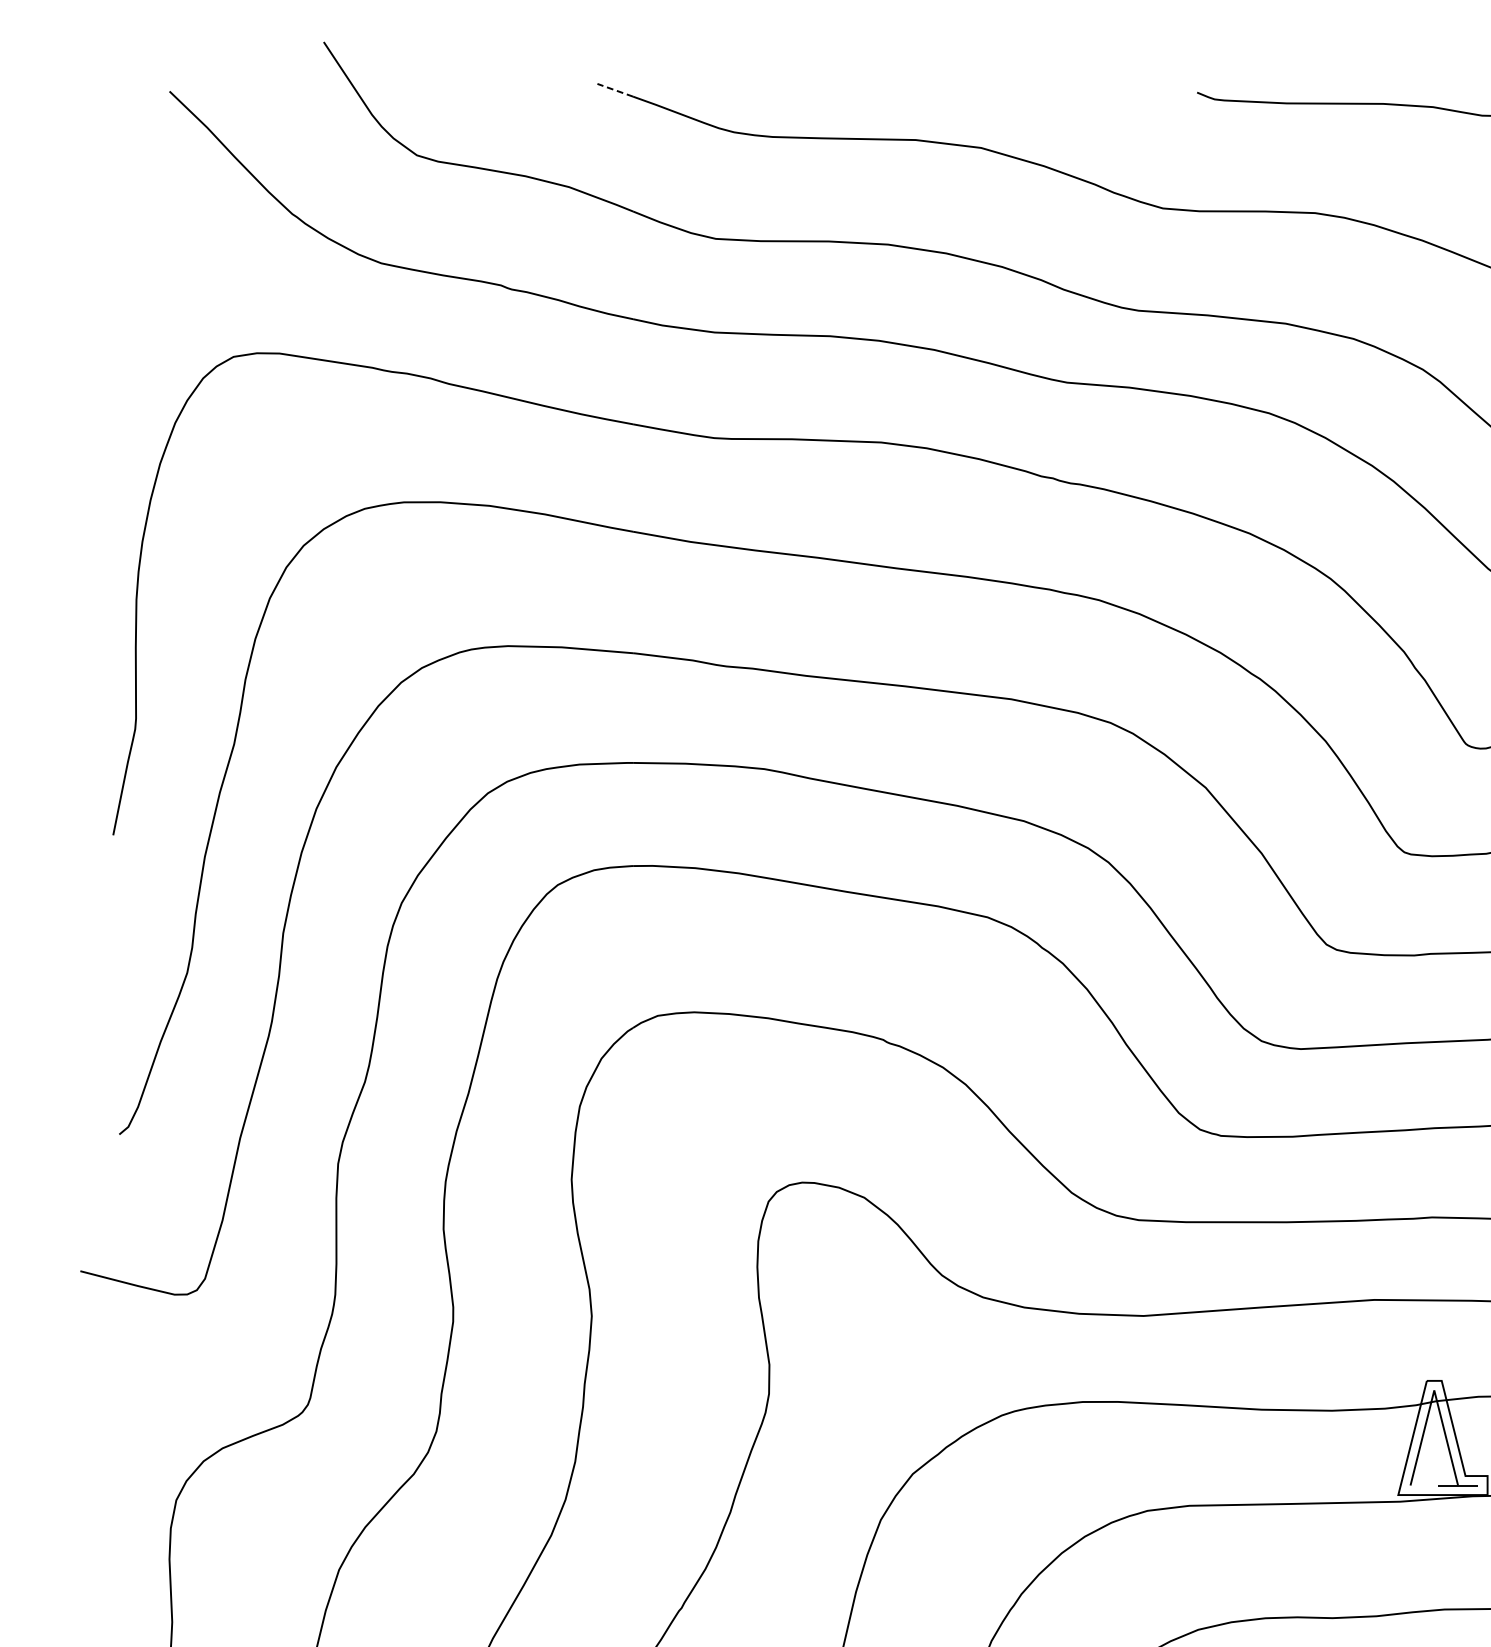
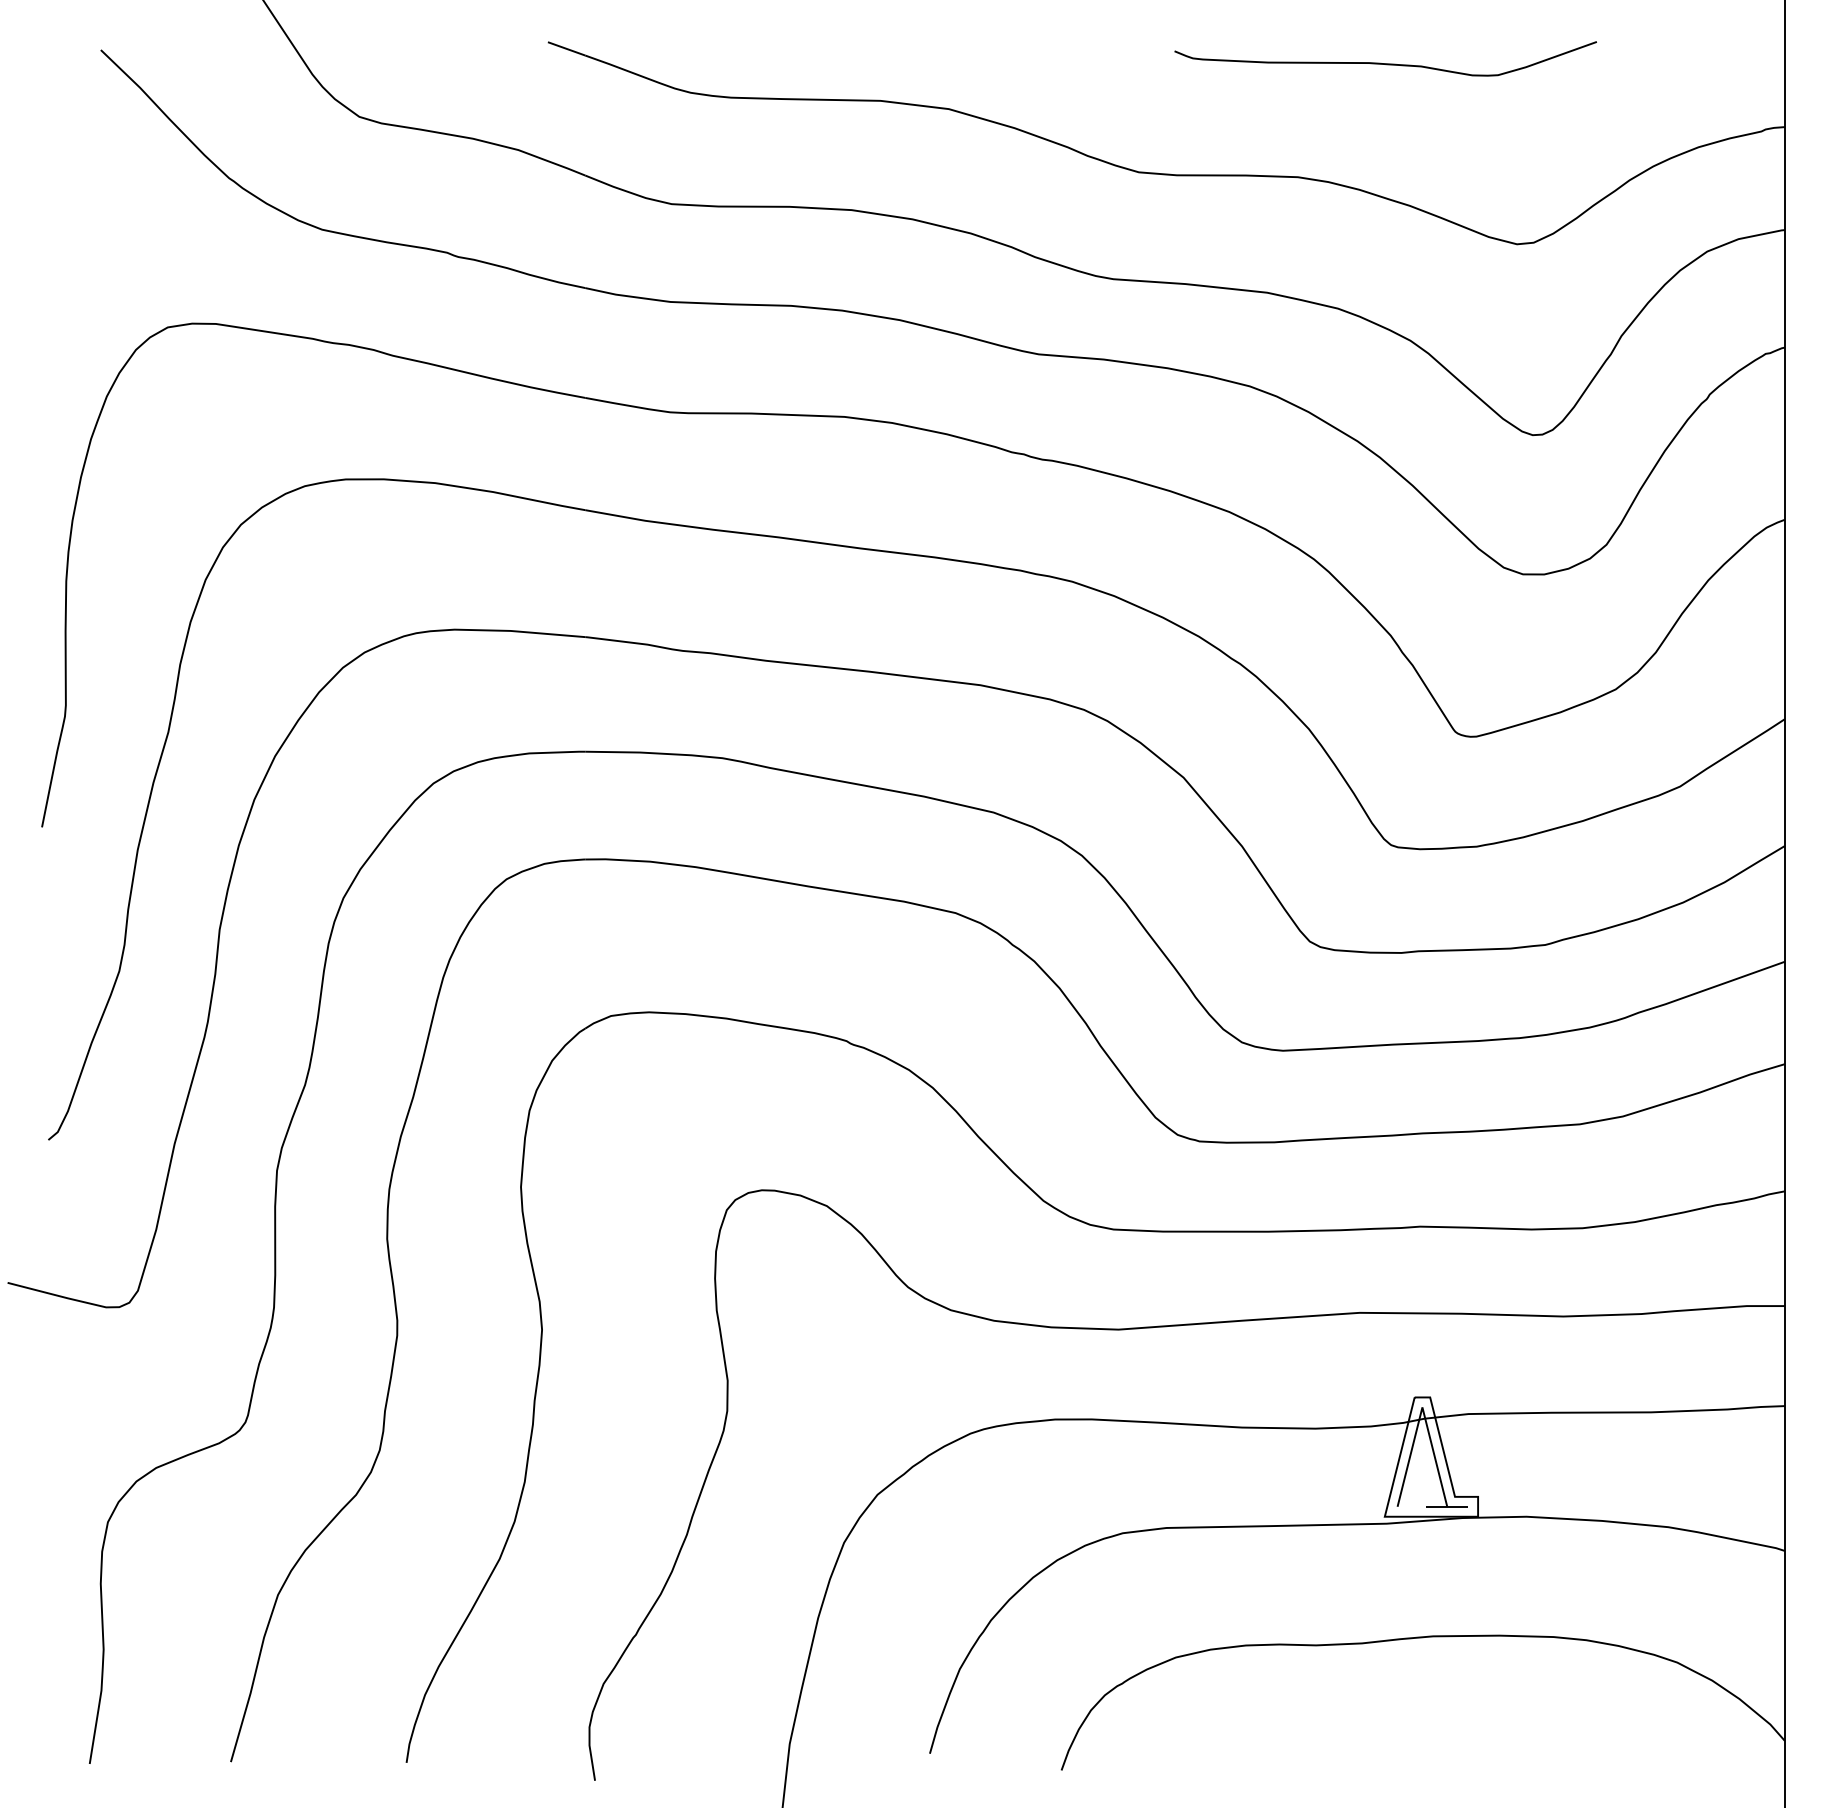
line: (615, 89) -> (566, 48), dashed -> solid

